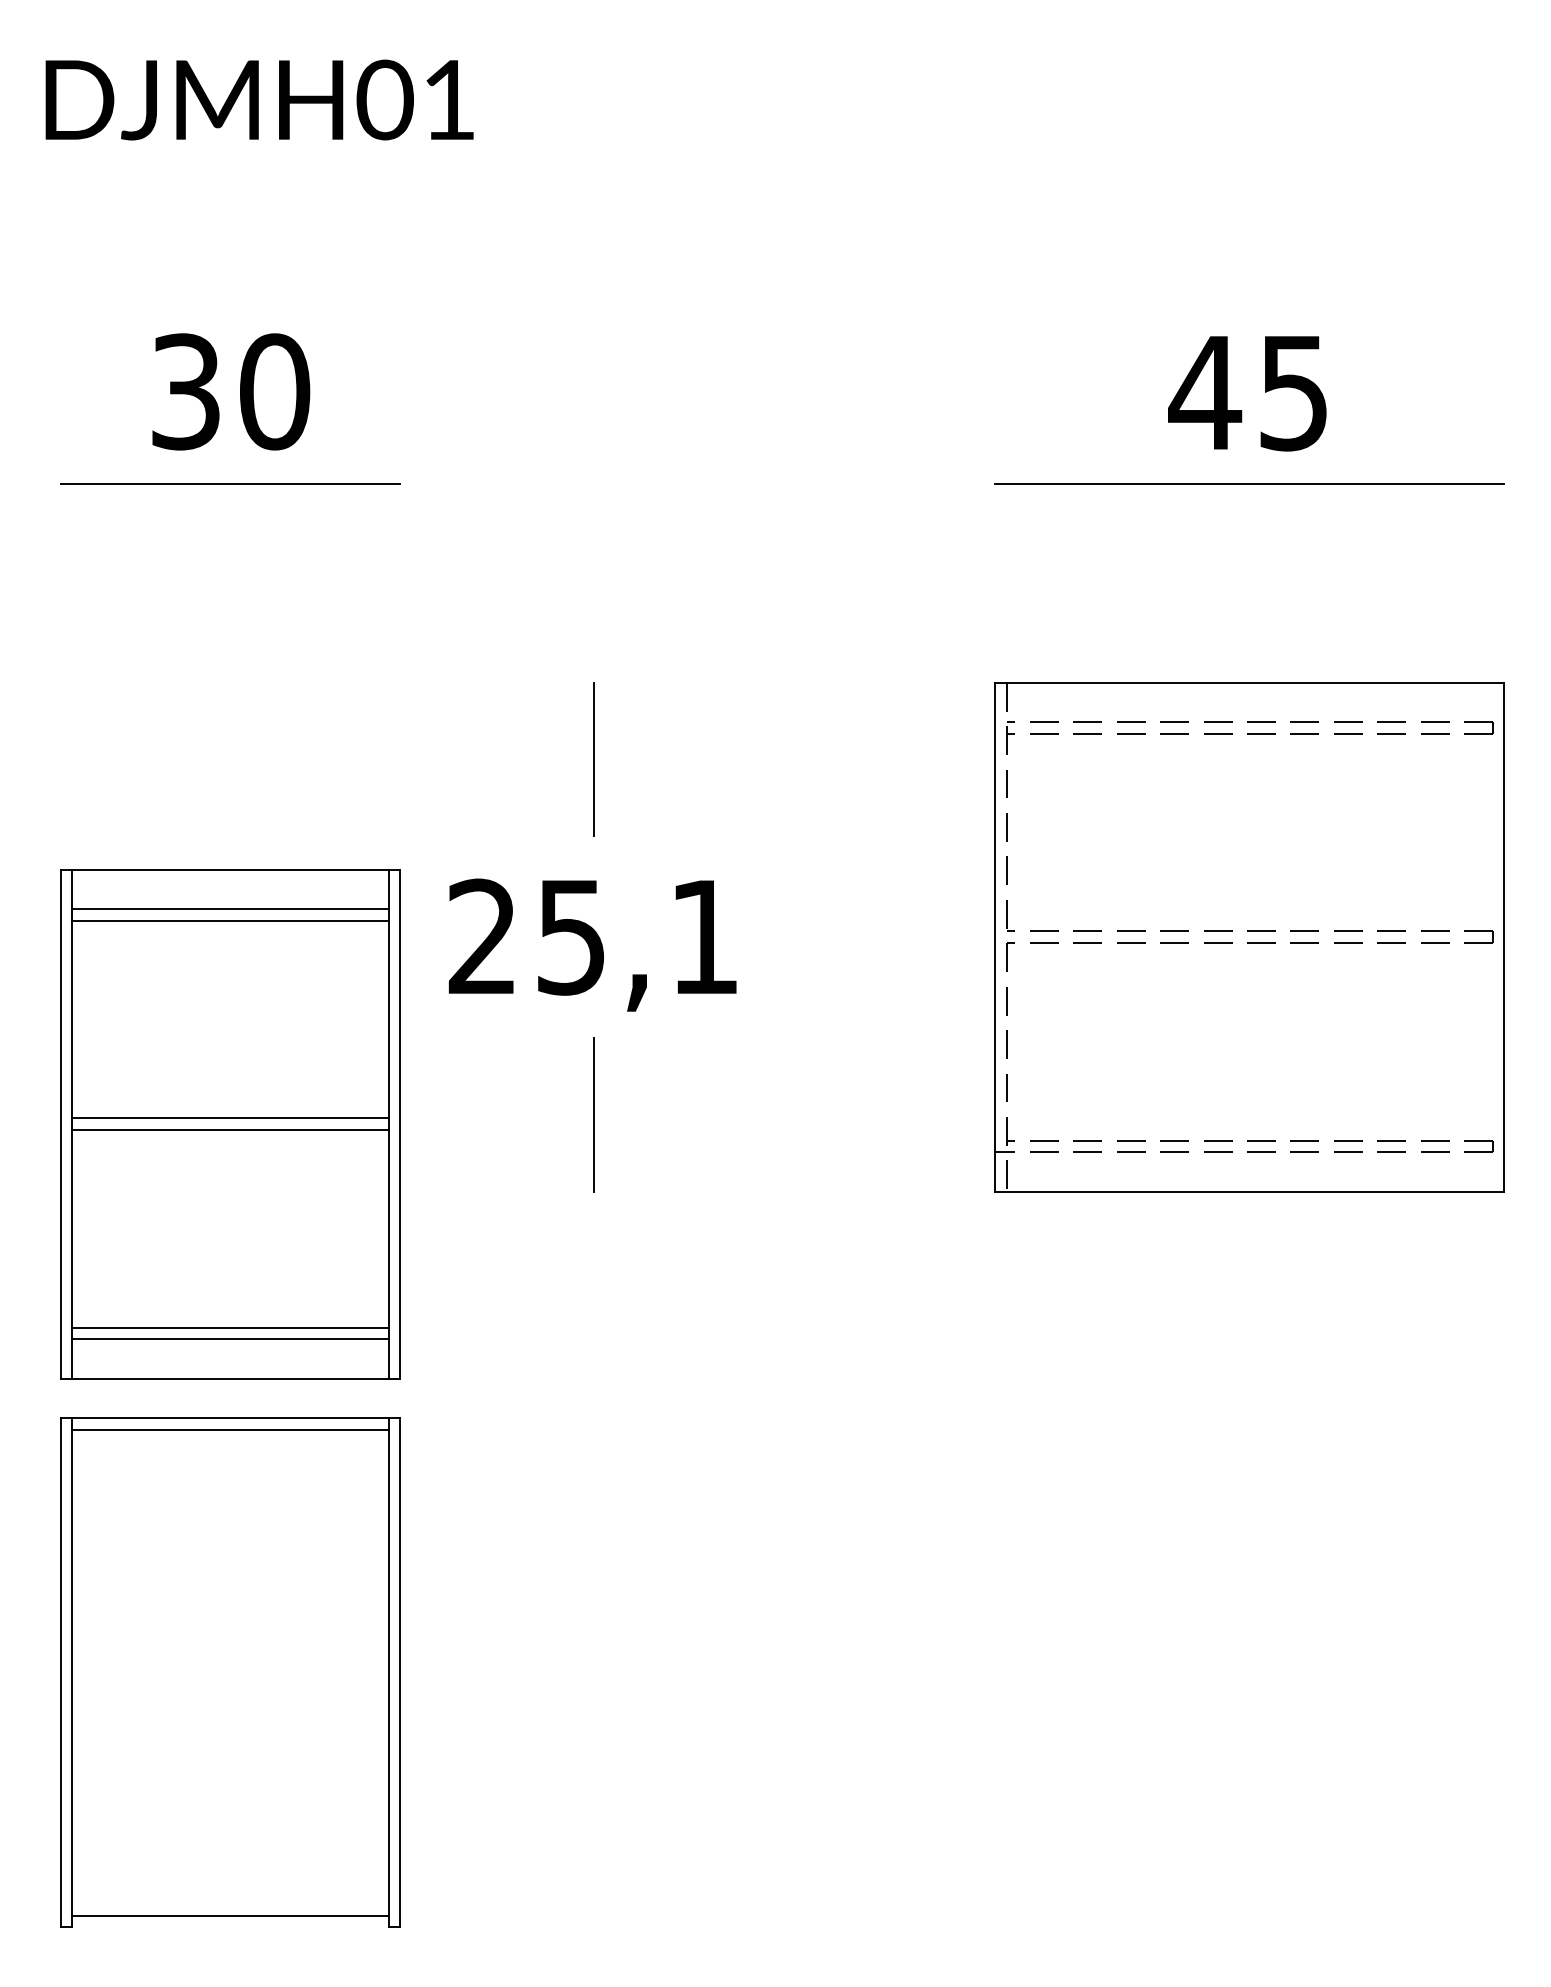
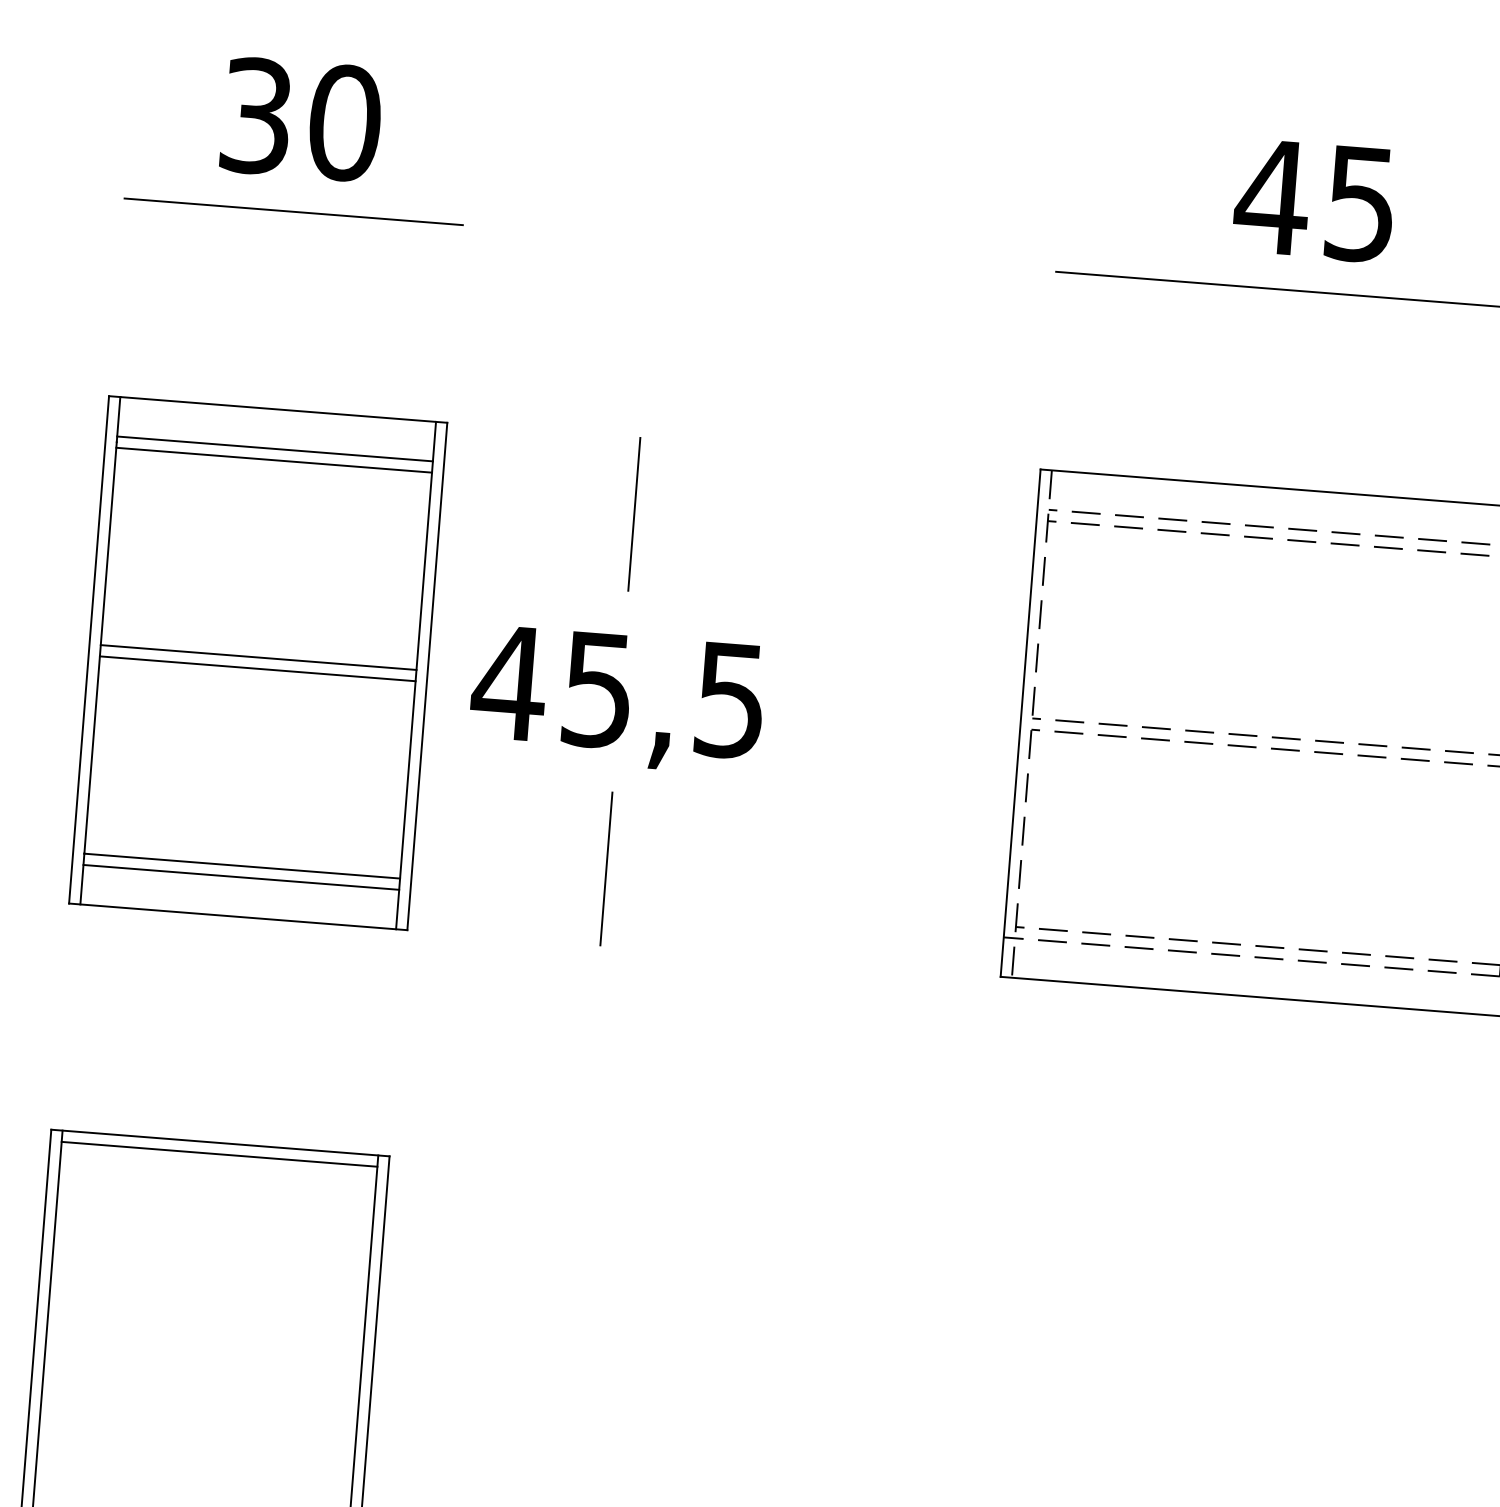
text: (591, 936) -> (617, 690), 25,1 -> 45,5
part: (230, 1124) -> (257, 663), moved

